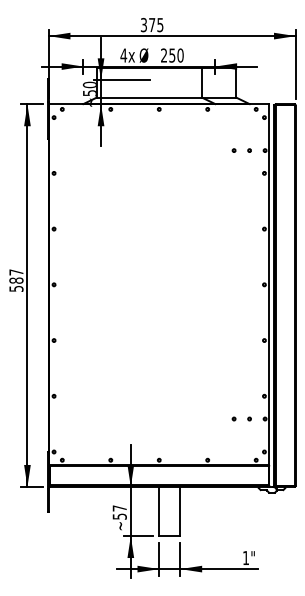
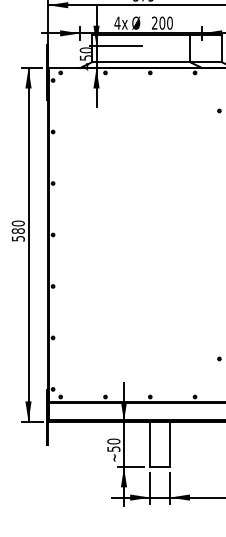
text: (172, 55) -> (162, 23), 250 -> 200
text: (16, 272) -> (18, 223), 587 -> 580
text: (119, 508) -> (113, 441), ~57 -> ~50

